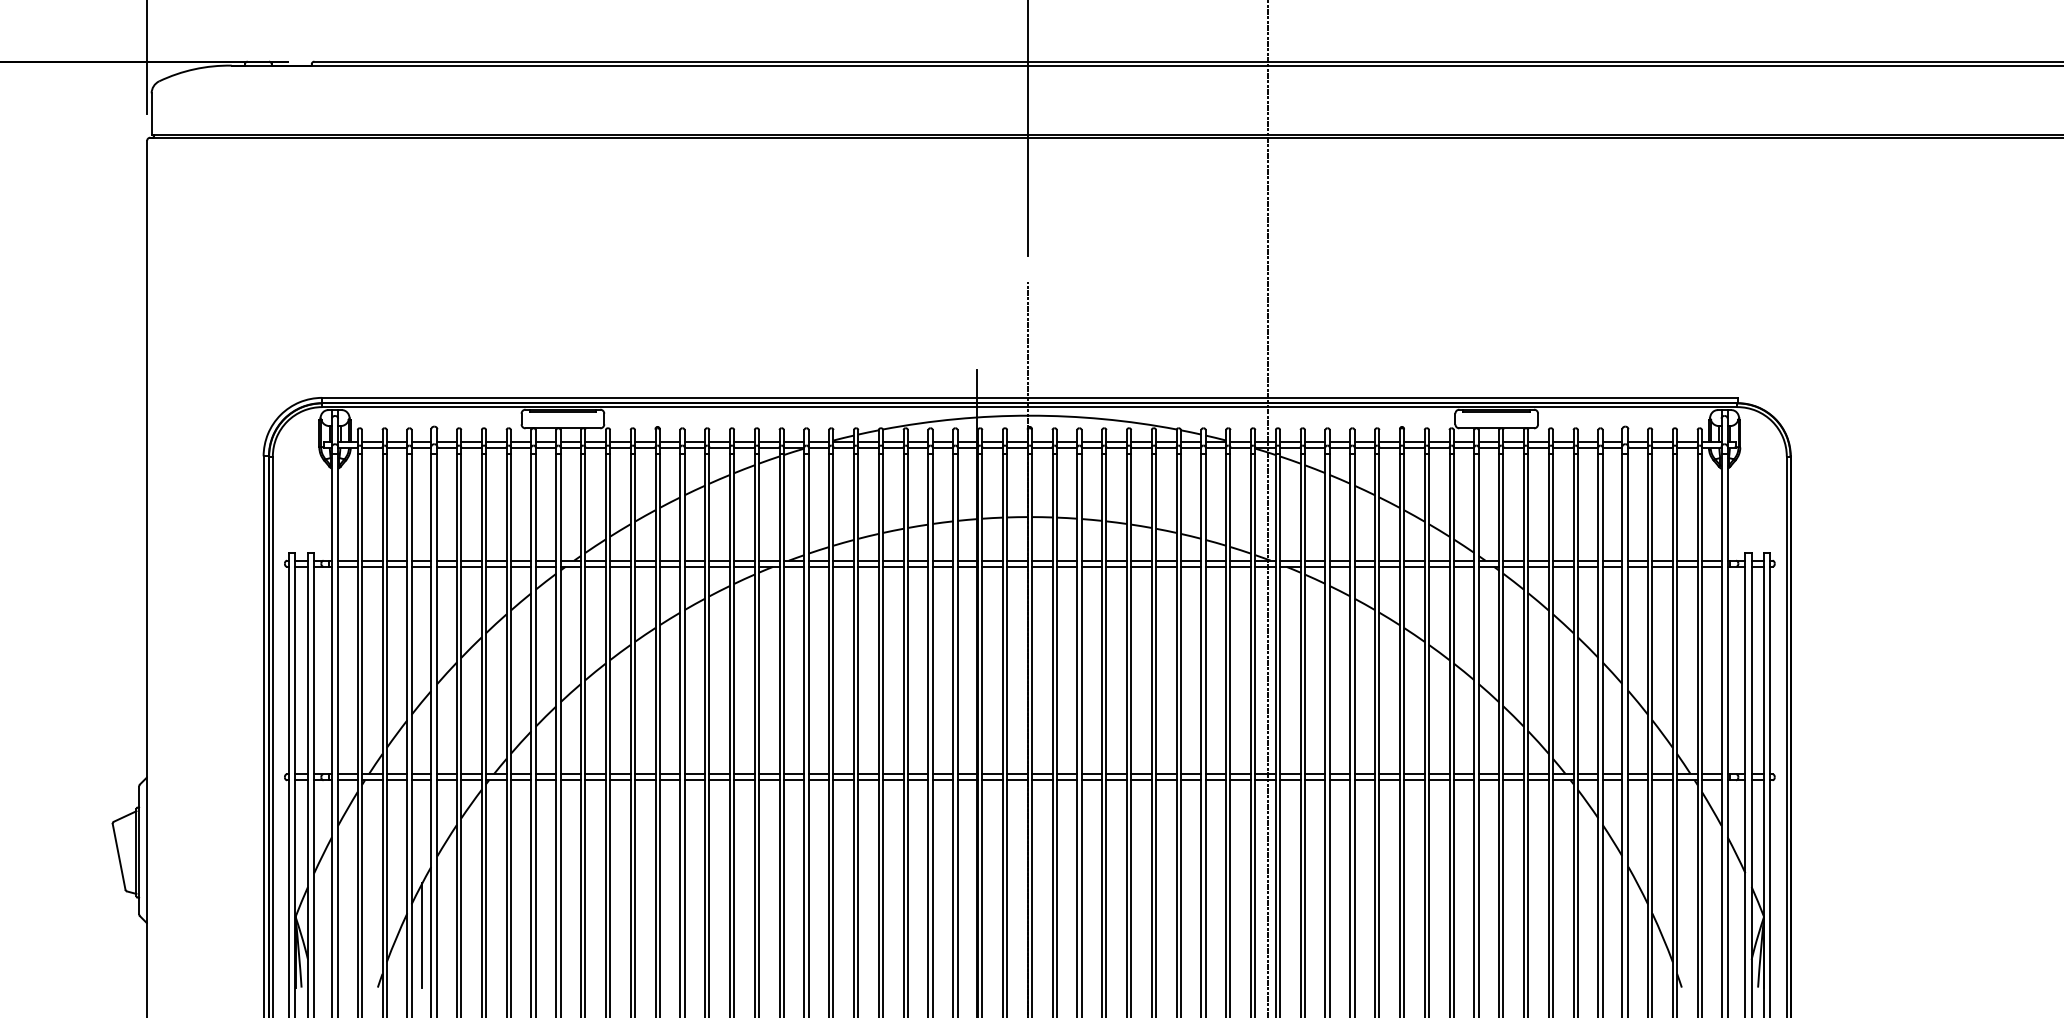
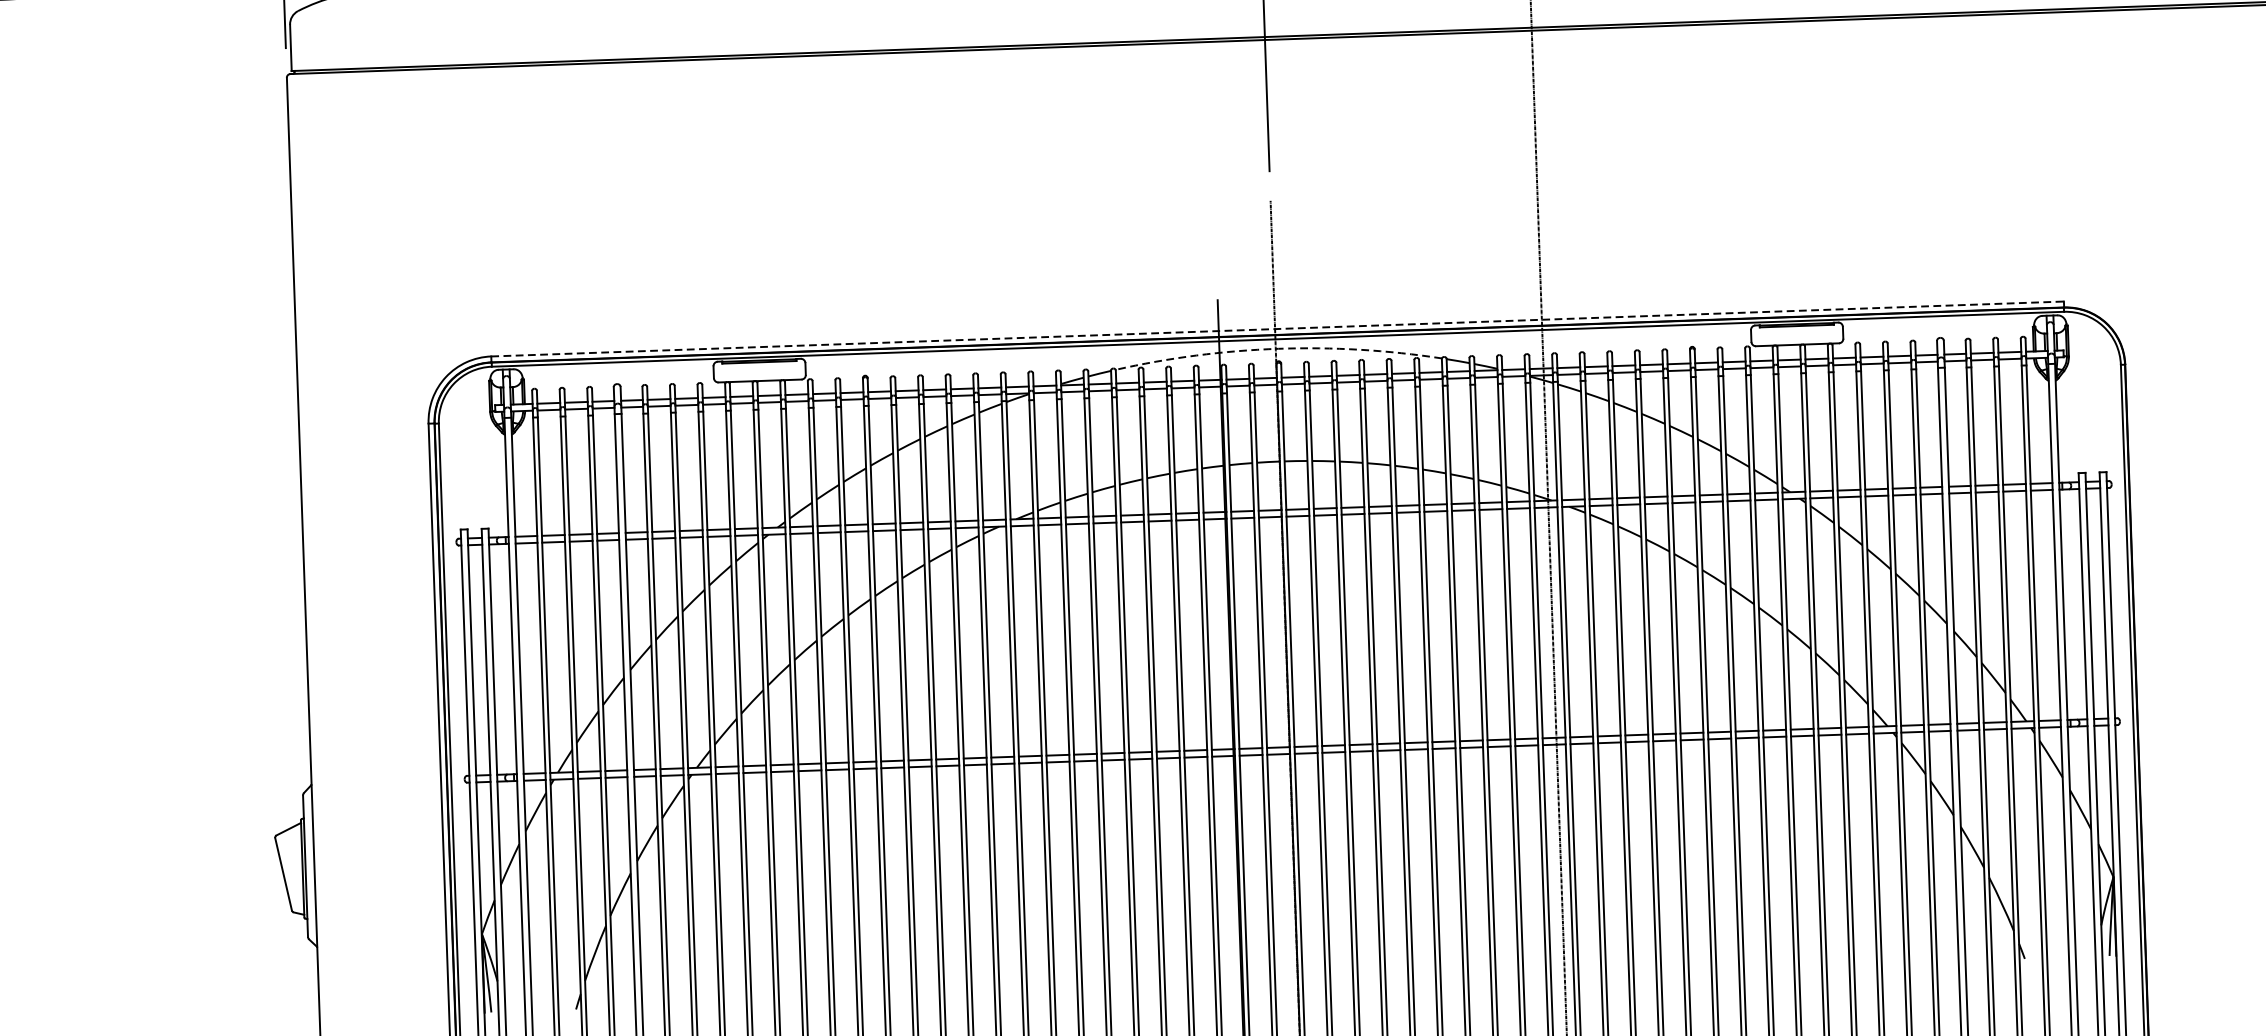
line: (1029, 397) -> (1277, 328), solid -> dashed
arc: (1029, 415) -> (1277, 348), solid -> dashed
line: (422, 935) -> (623, 949), removed

